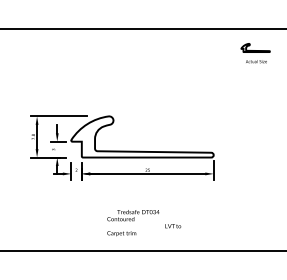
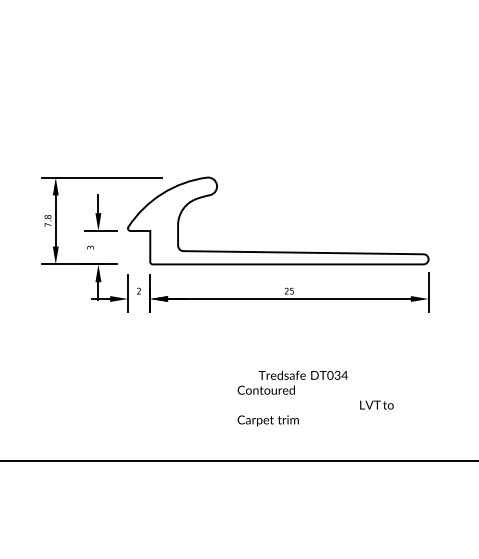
text: (144, 223) -> (316, 399), moved

